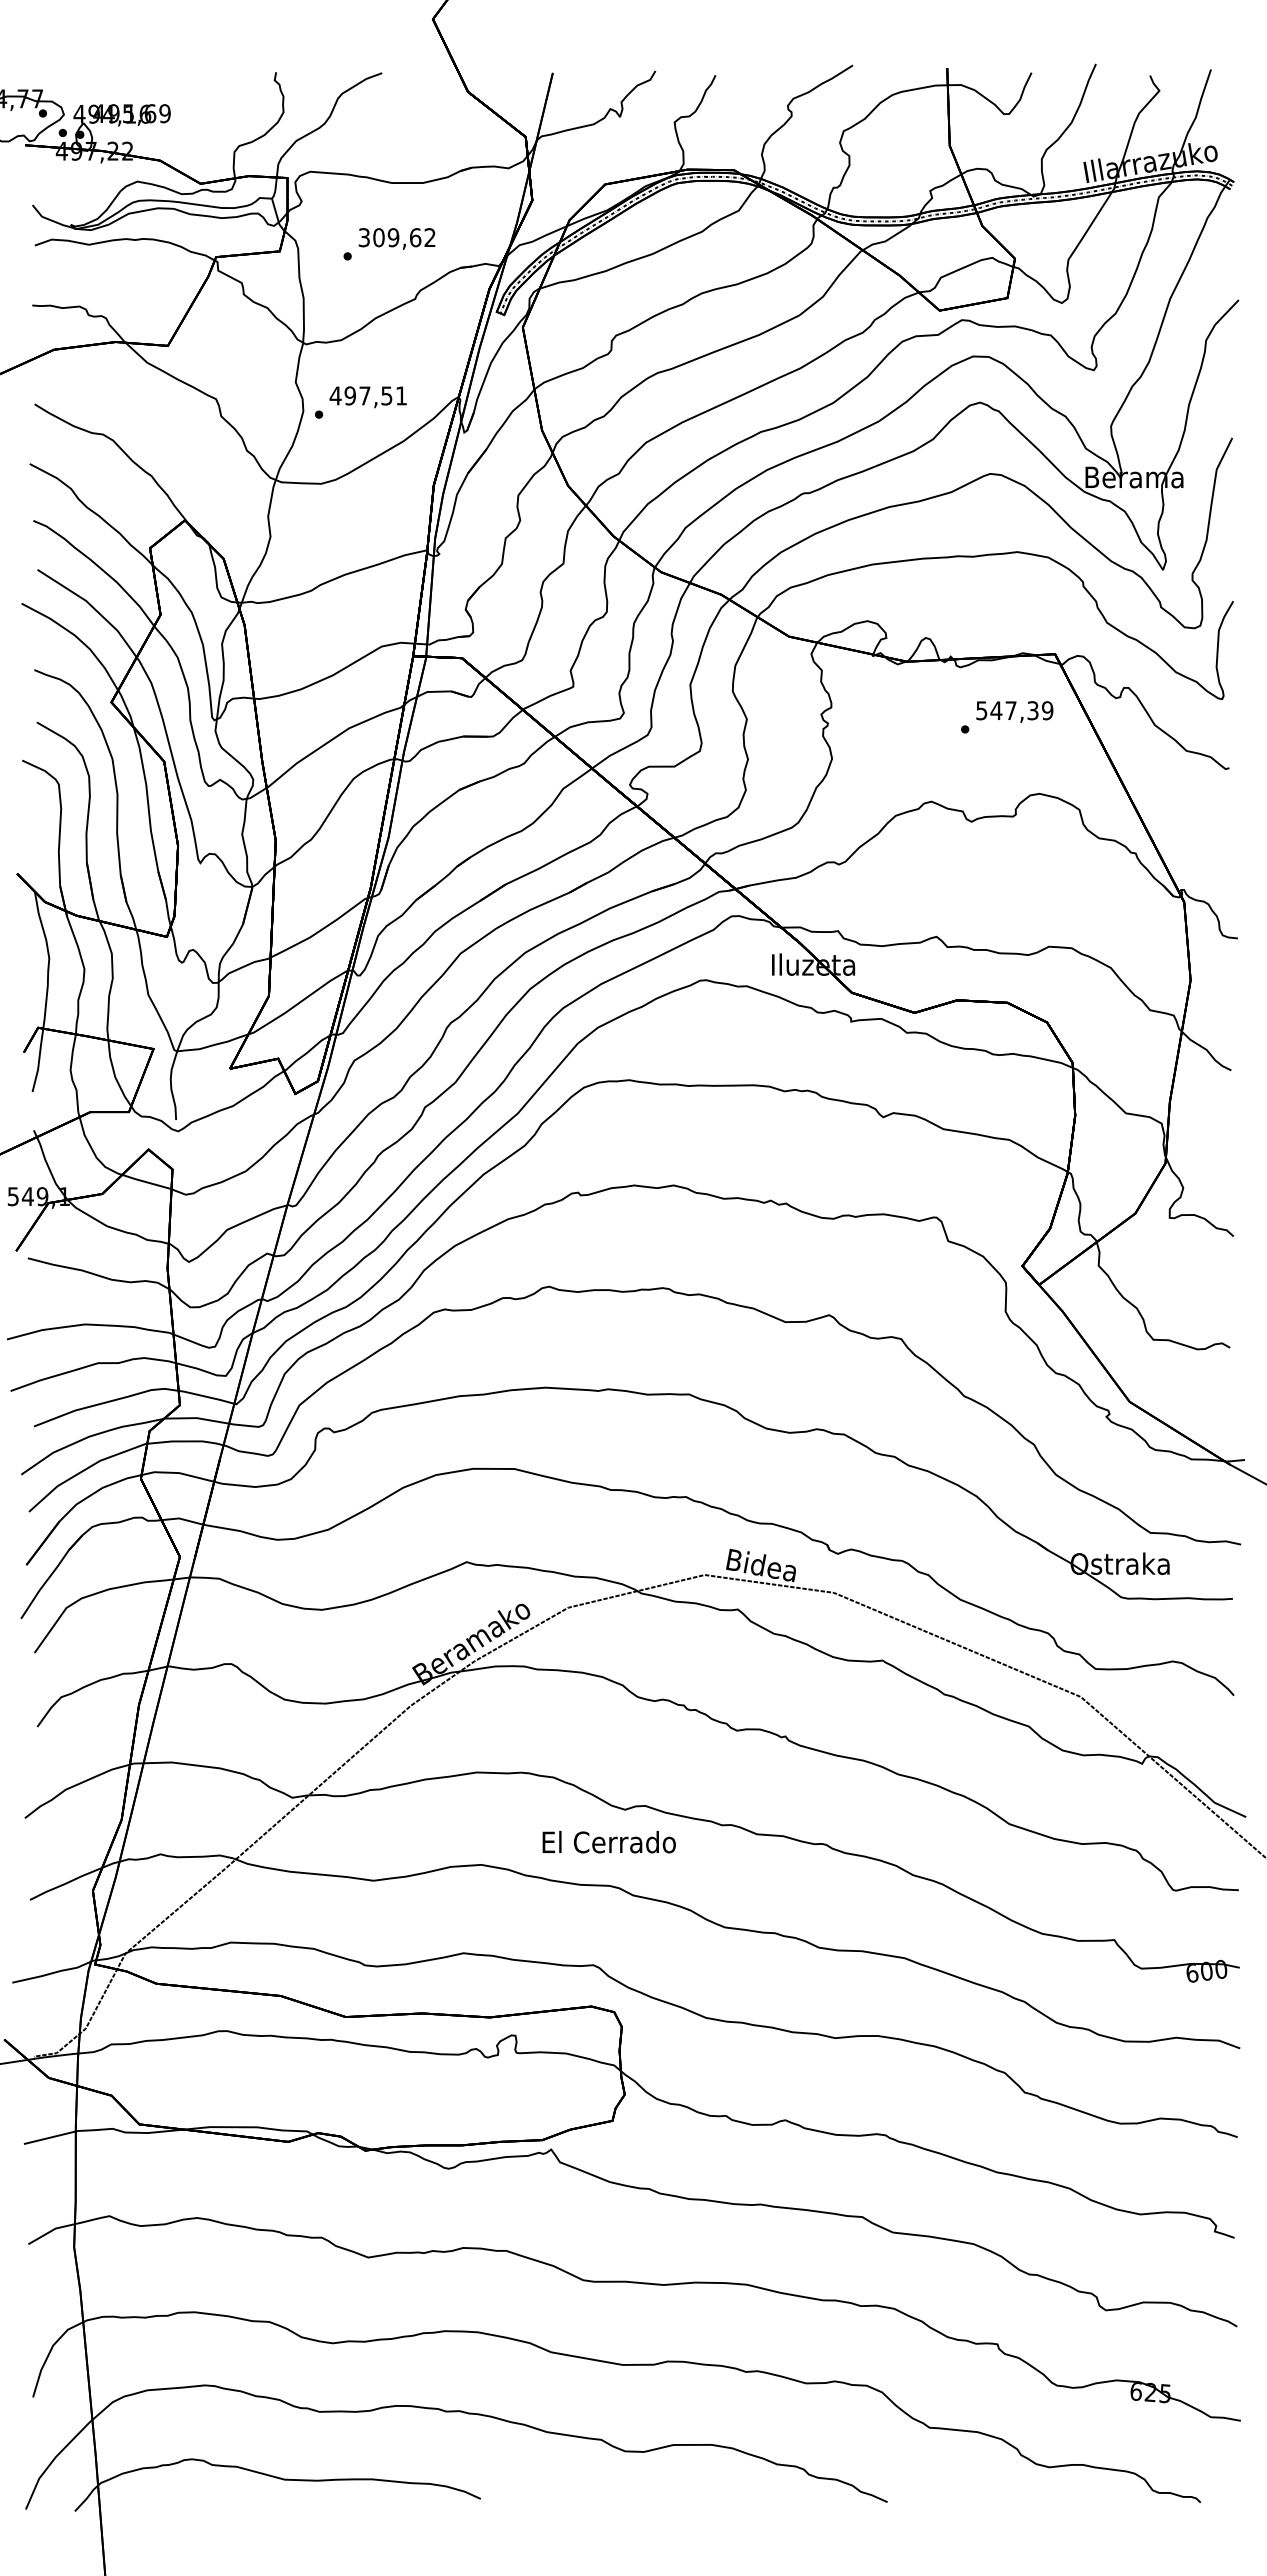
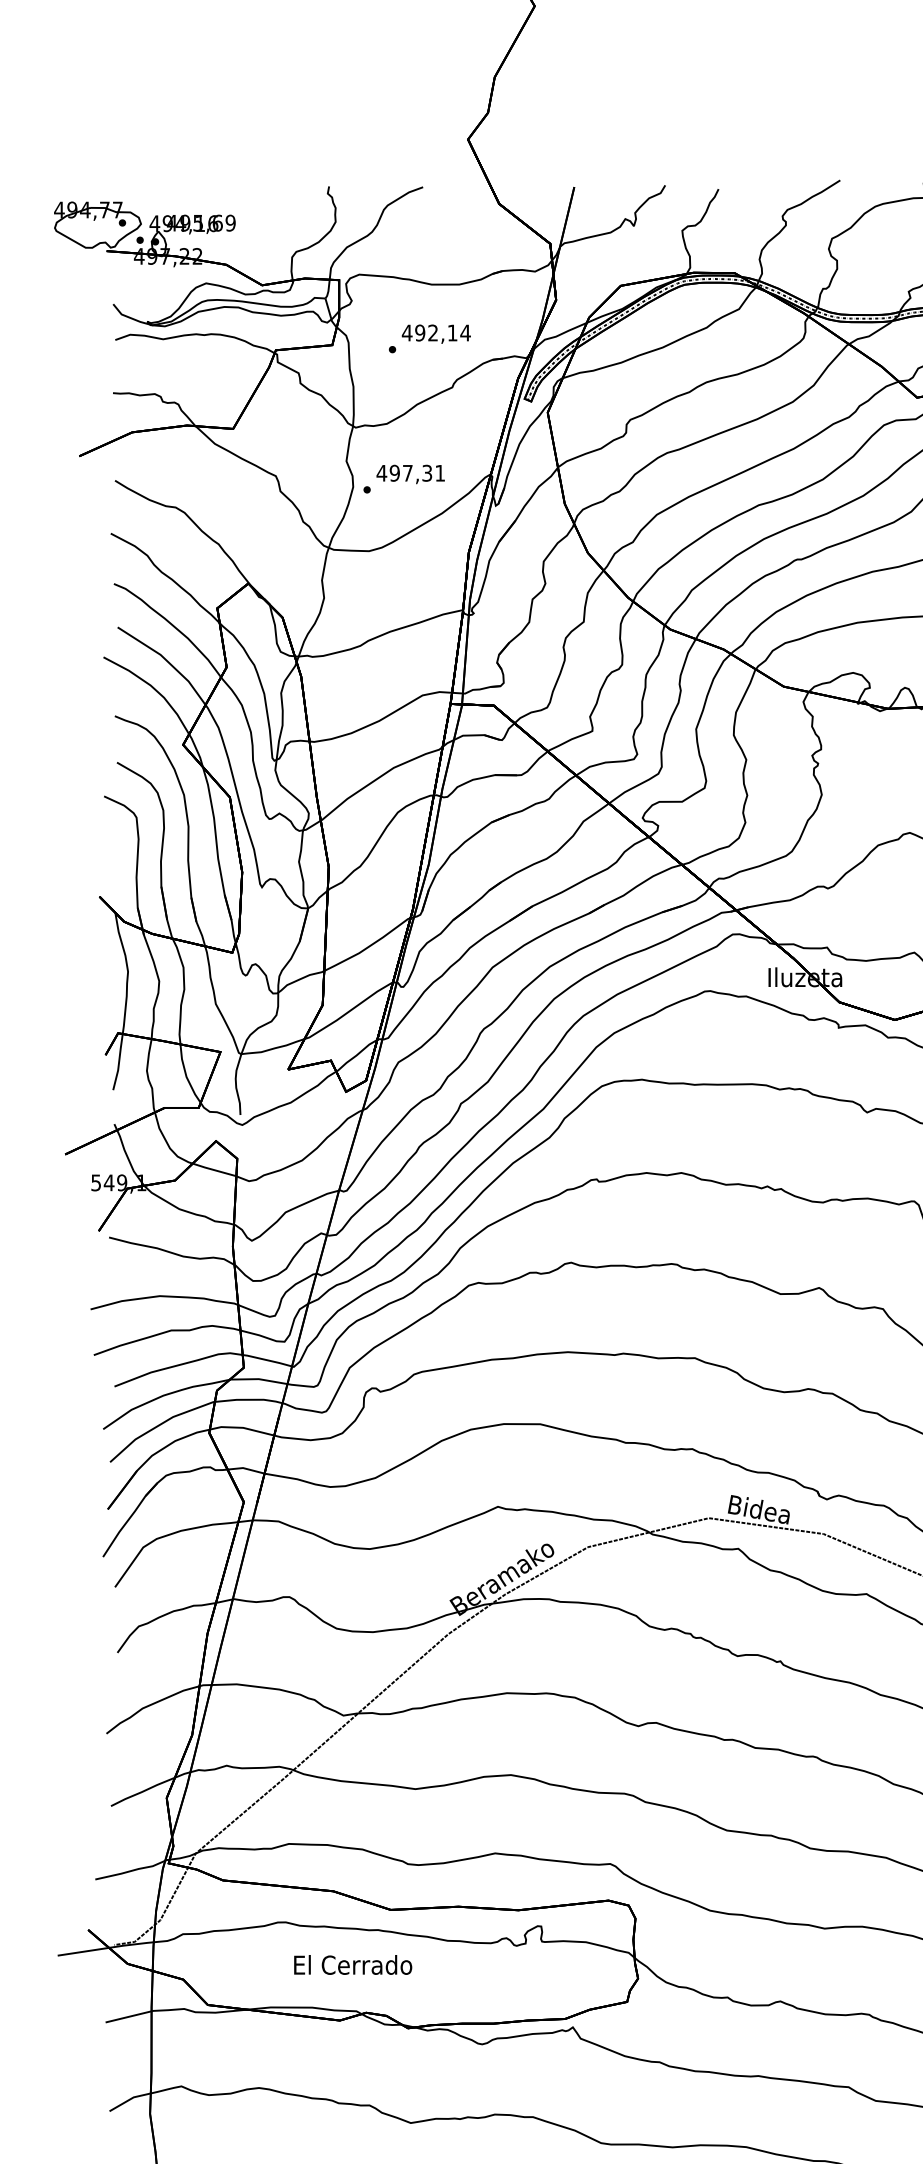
text: (397, 237) -> (436, 332), 309,62 -> 492,14
text: (387, 395) -> (427, 472), 497,51 -> 497,31
text: (608, 1842) -> (352, 1965), moved

